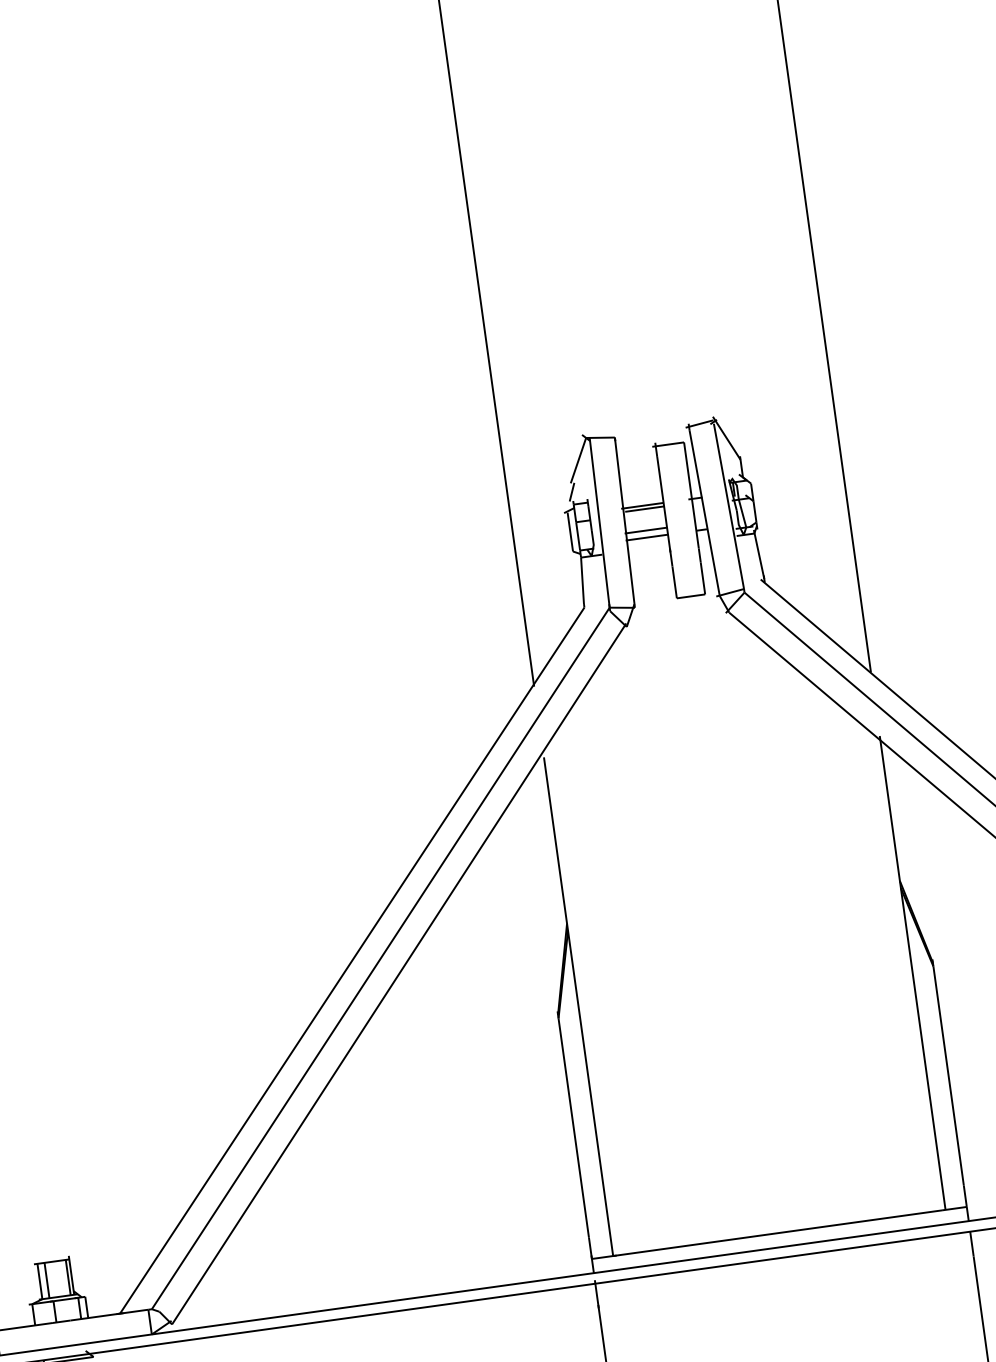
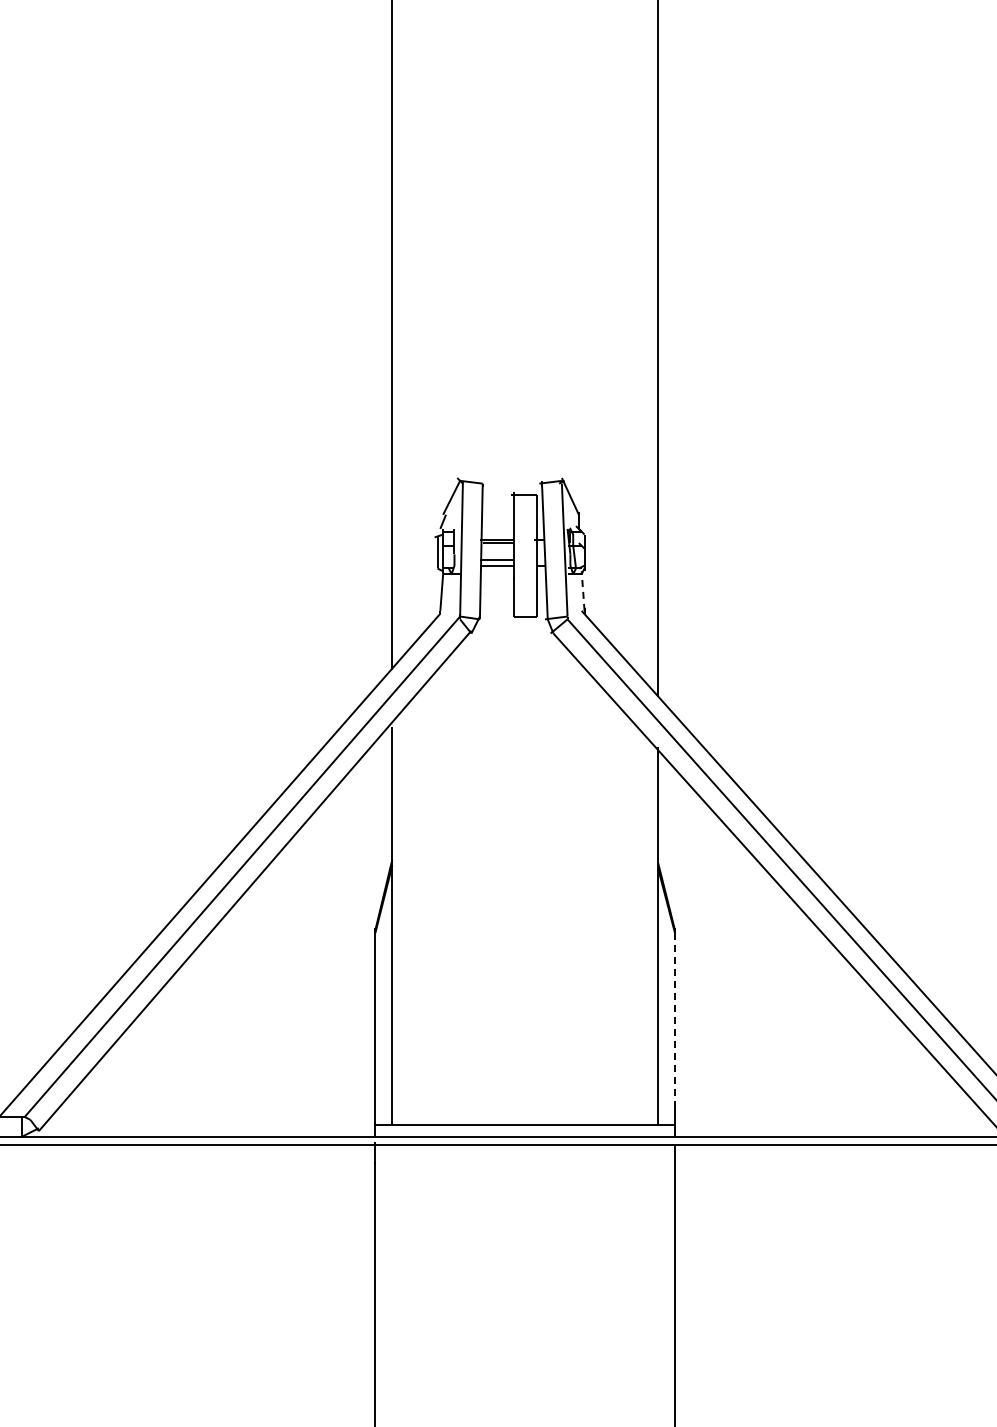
line: (759, 554) -> (583, 591), solid -> dashed
line: (949, 1075) -> (675, 1020), solid -> dashed

